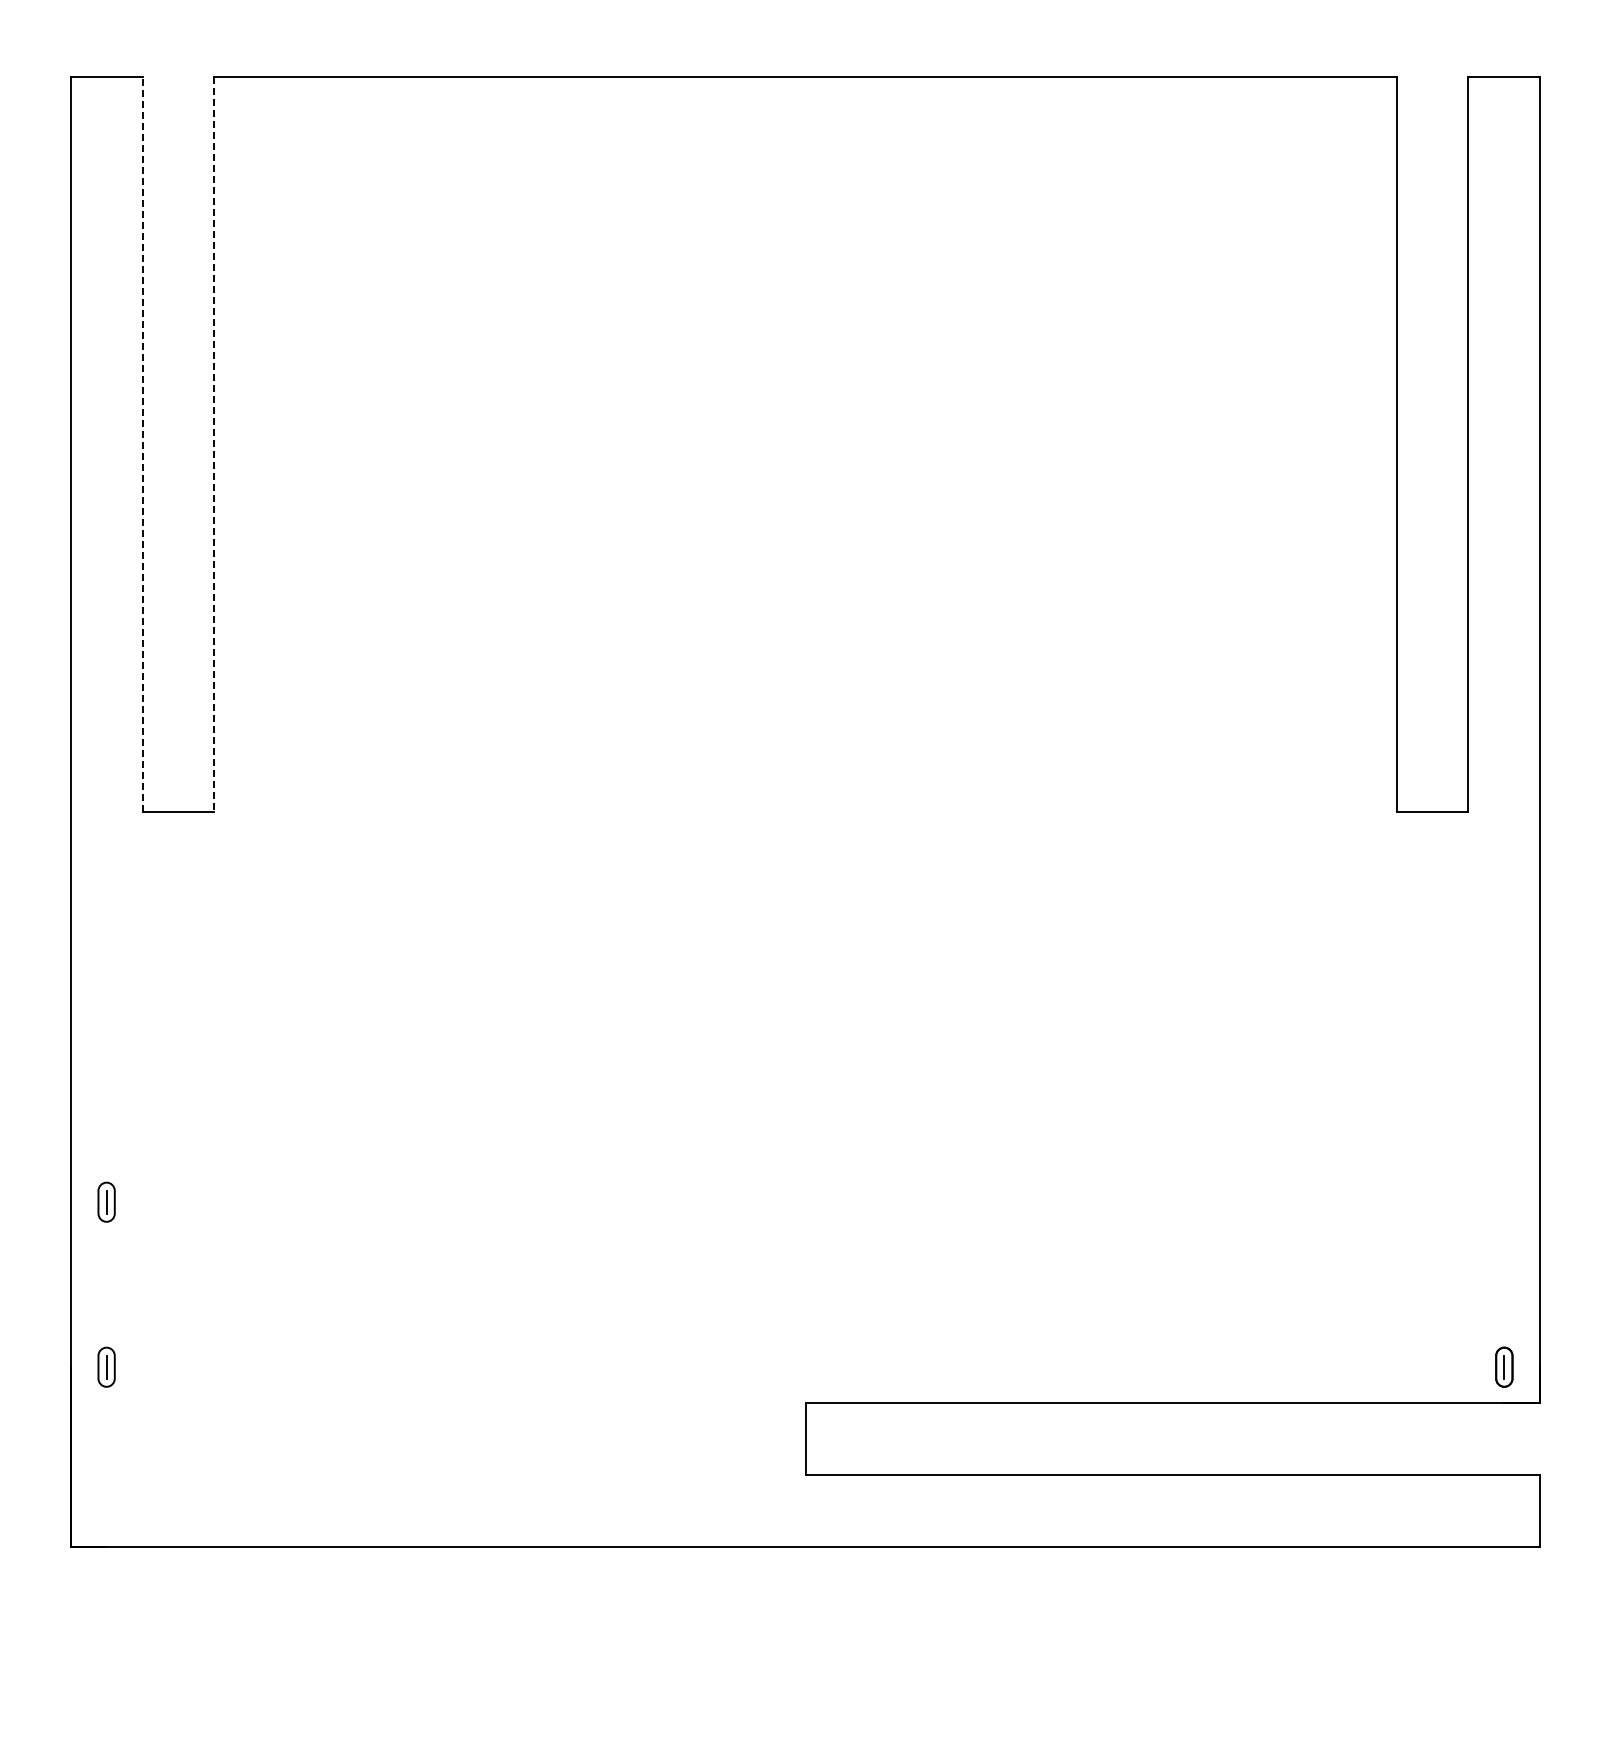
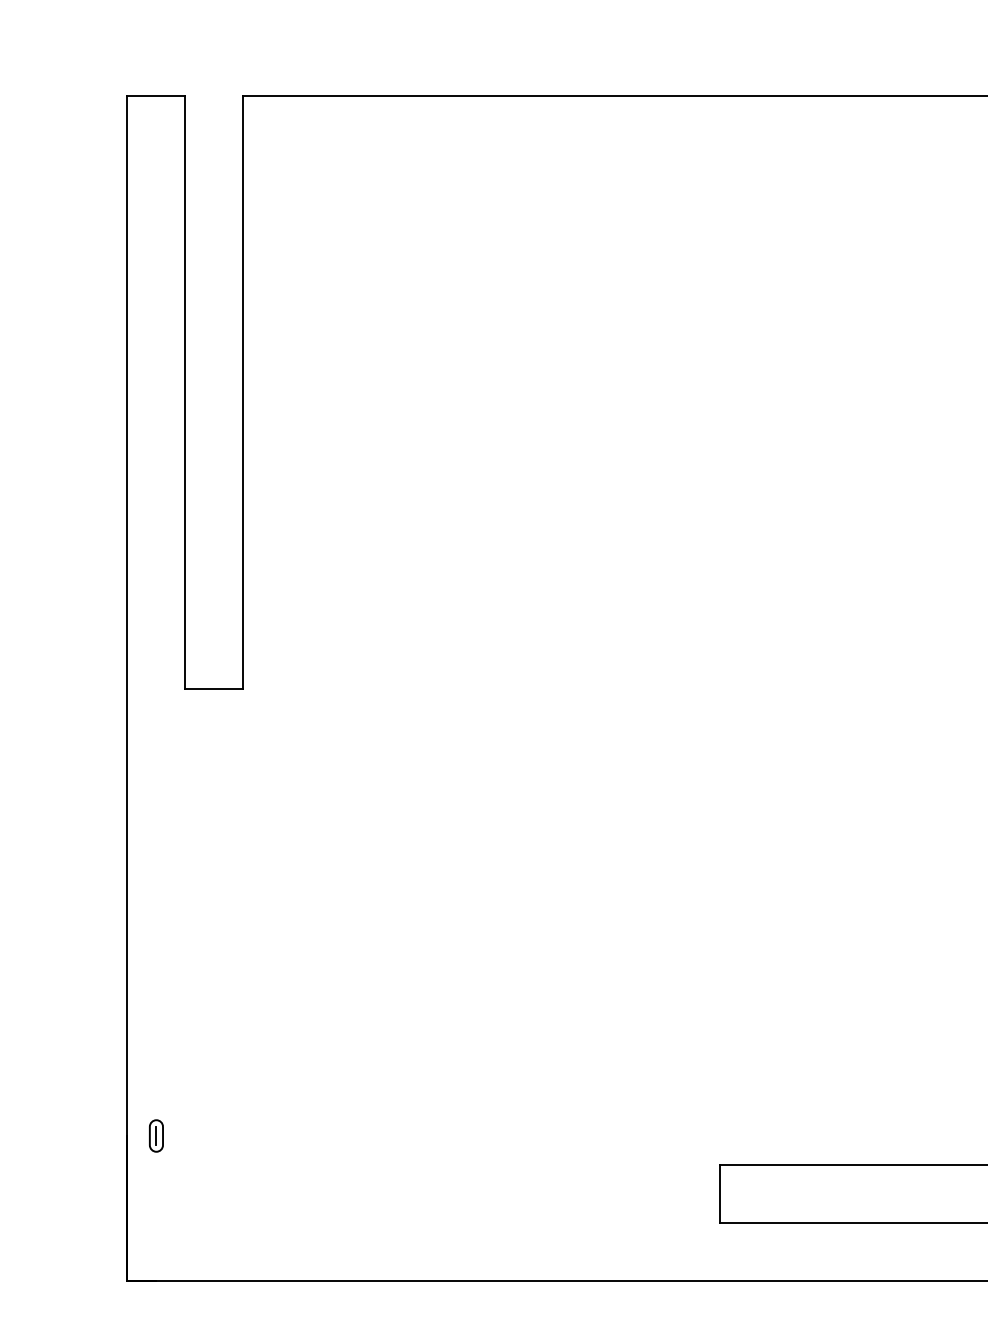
line: (142, 444) -> (185, 392), dashed -> solid
line: (214, 445) -> (243, 393), dashed -> solid
part: (106, 1201) -> (156, 1002), removed

